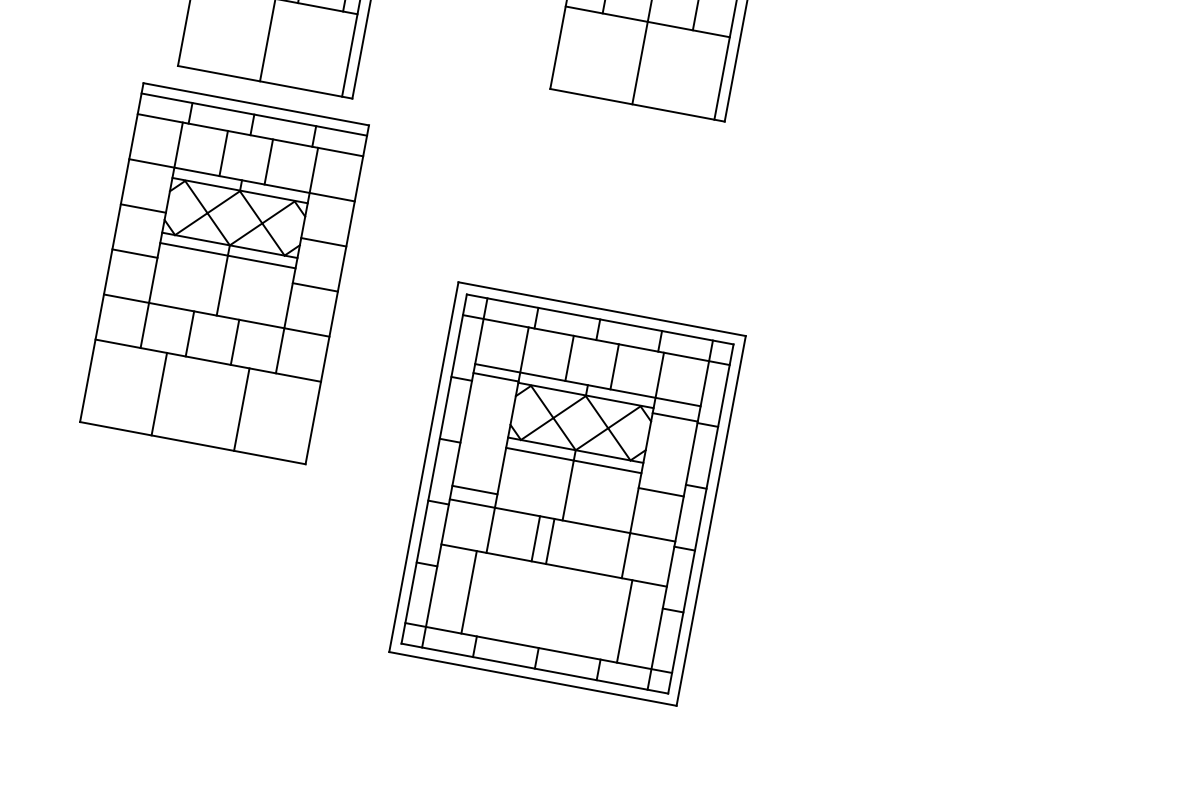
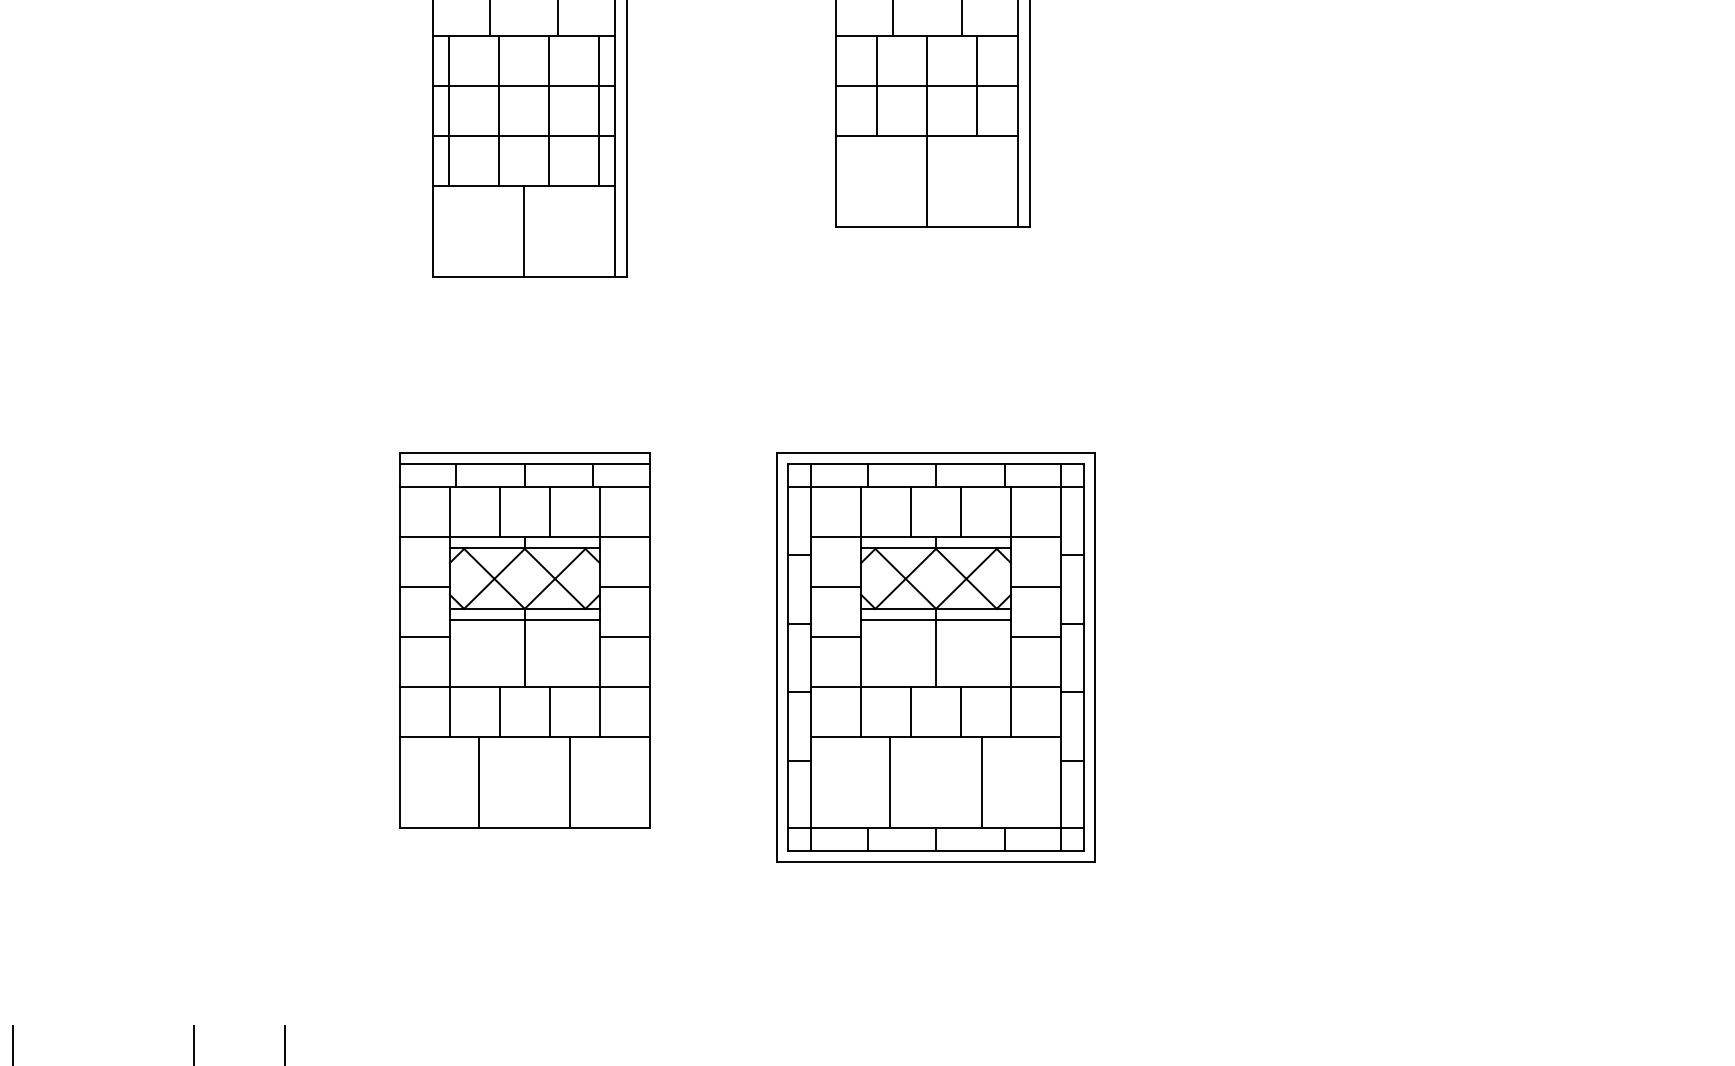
part: (224, 273) -> (524, 640), moved
line: (496, 377) -> (836, 586), moved
line: (674, 417) -> (1035, 586), moved
line: (475, 489) -> (836, 636), moved
line: (550, 541) -> (961, 711), moved
line: (469, 592) -> (890, 782), moved
line: (624, 621) -> (981, 782), moved

